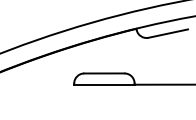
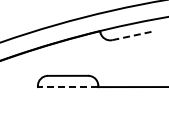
line: (168, 33) -> (132, 35), solid -> dashed
line: (103, 84) -> (67, 86), solid -> dashed

